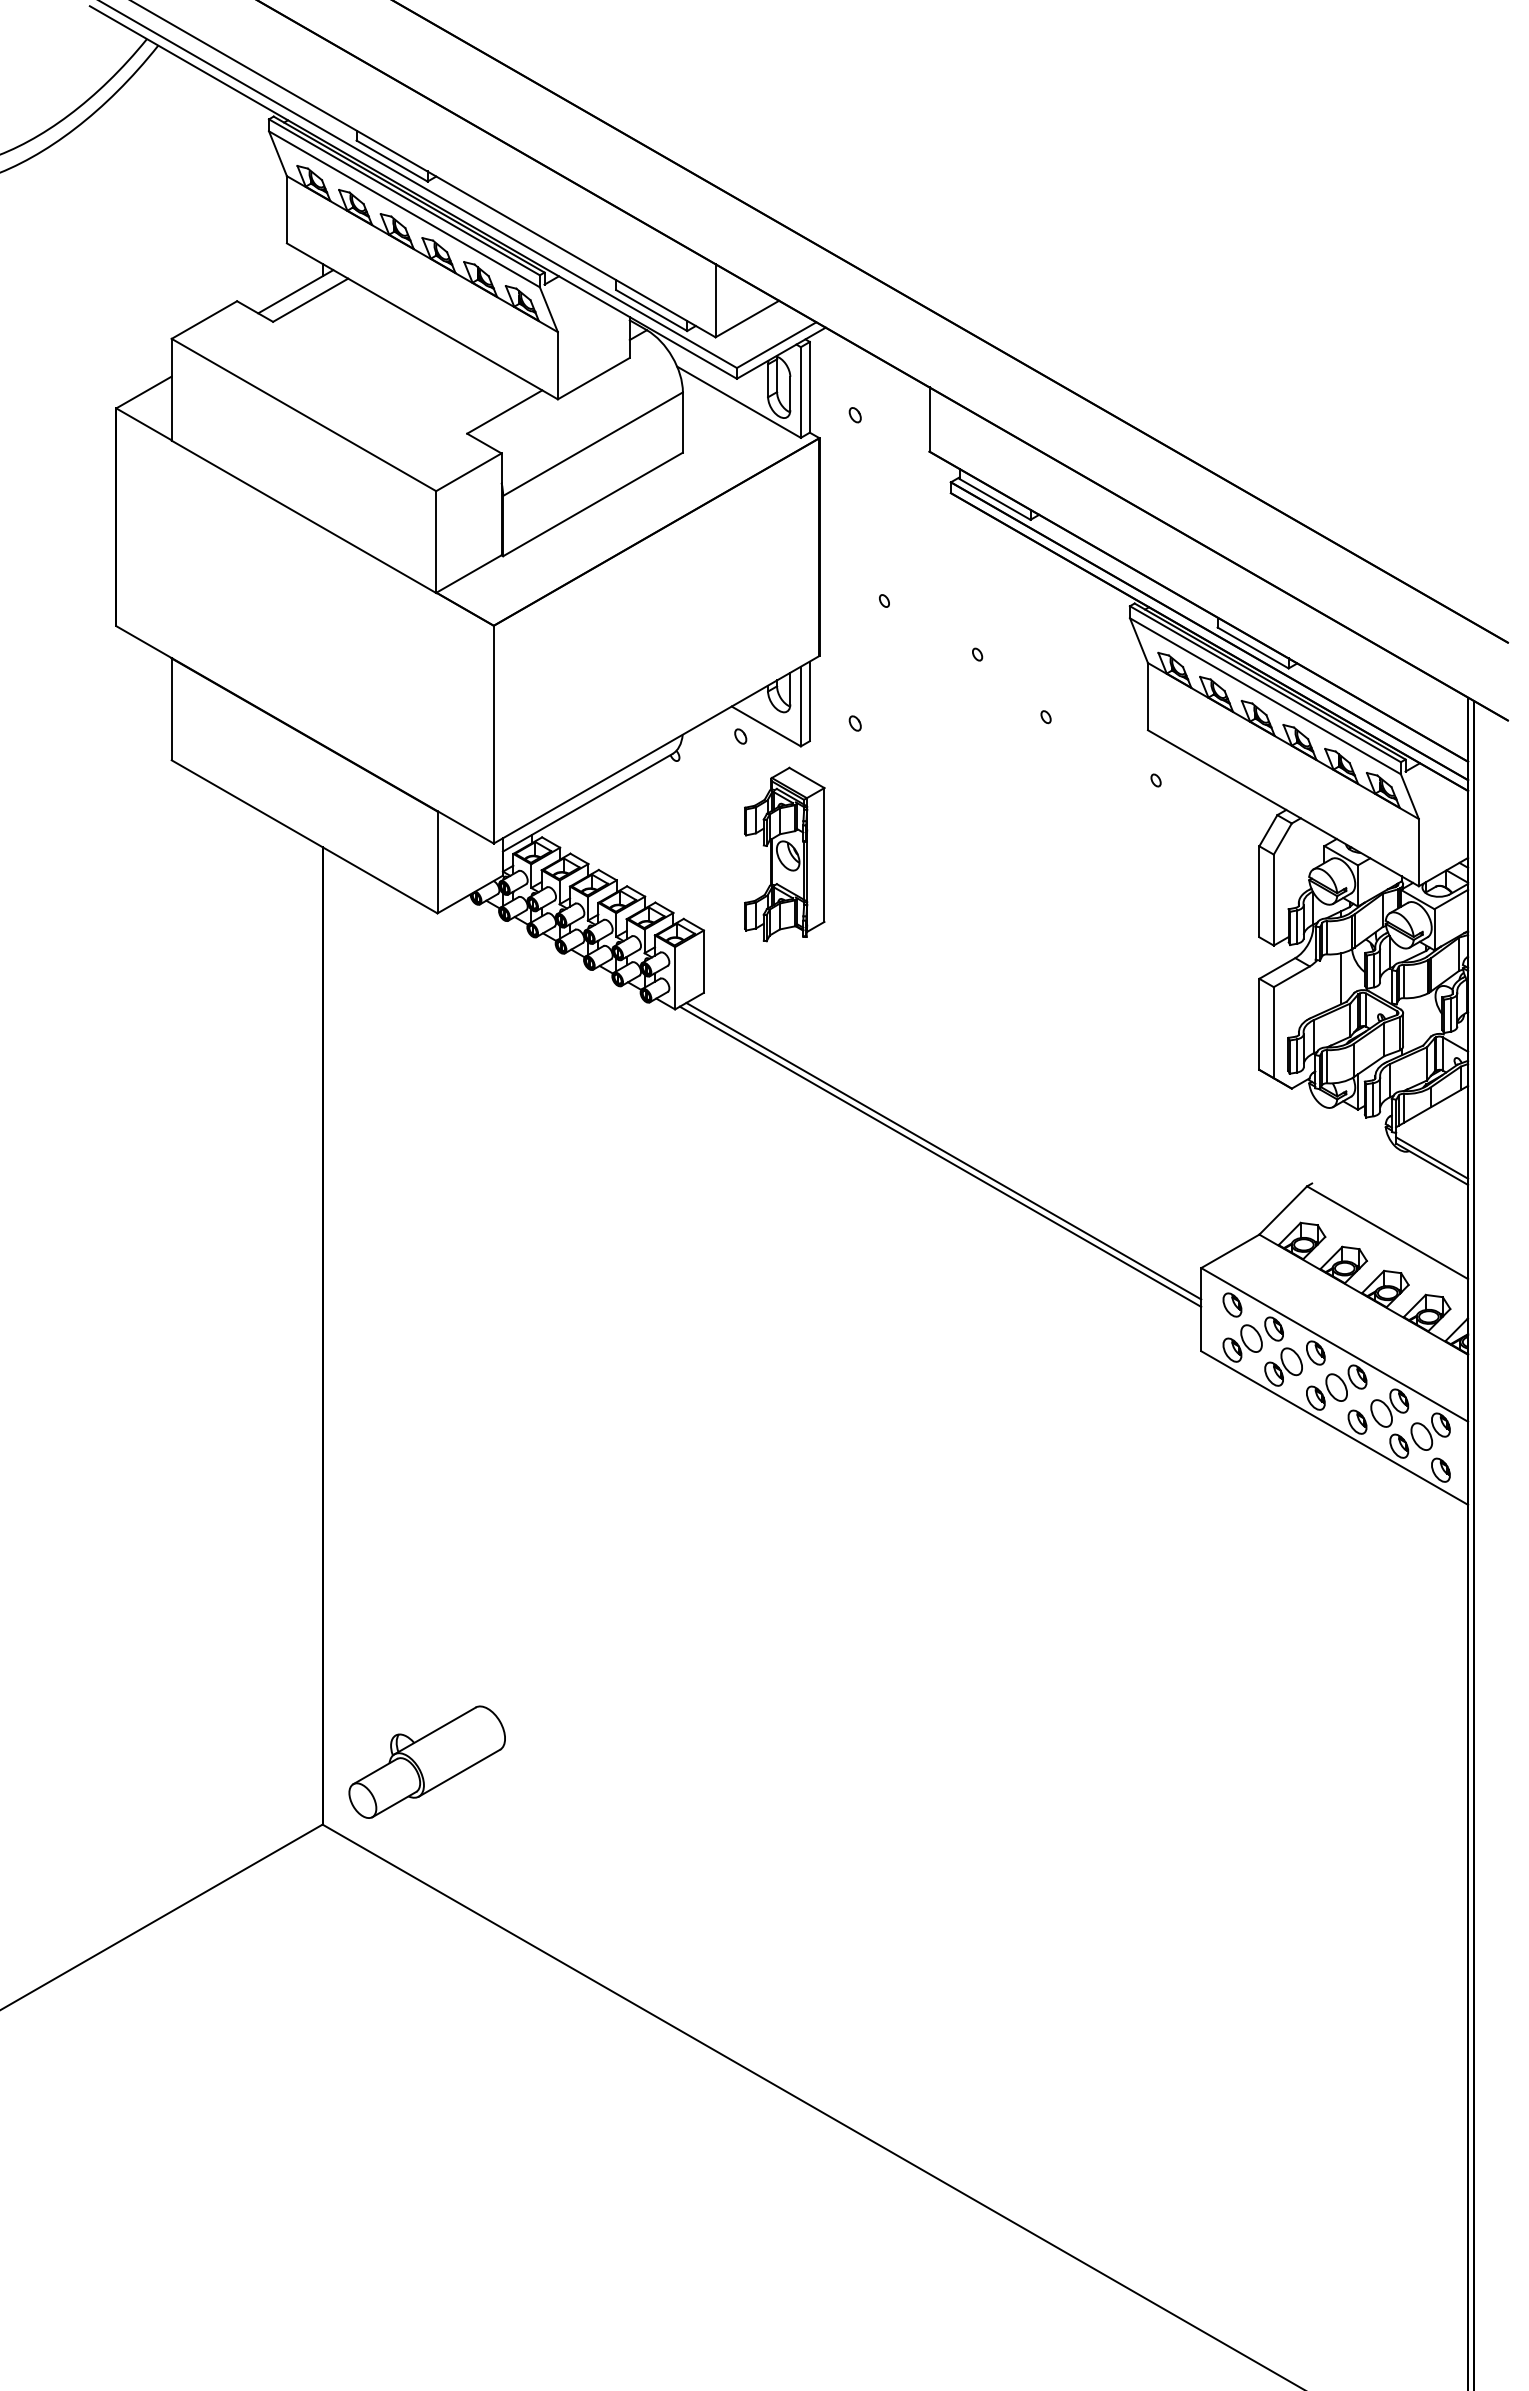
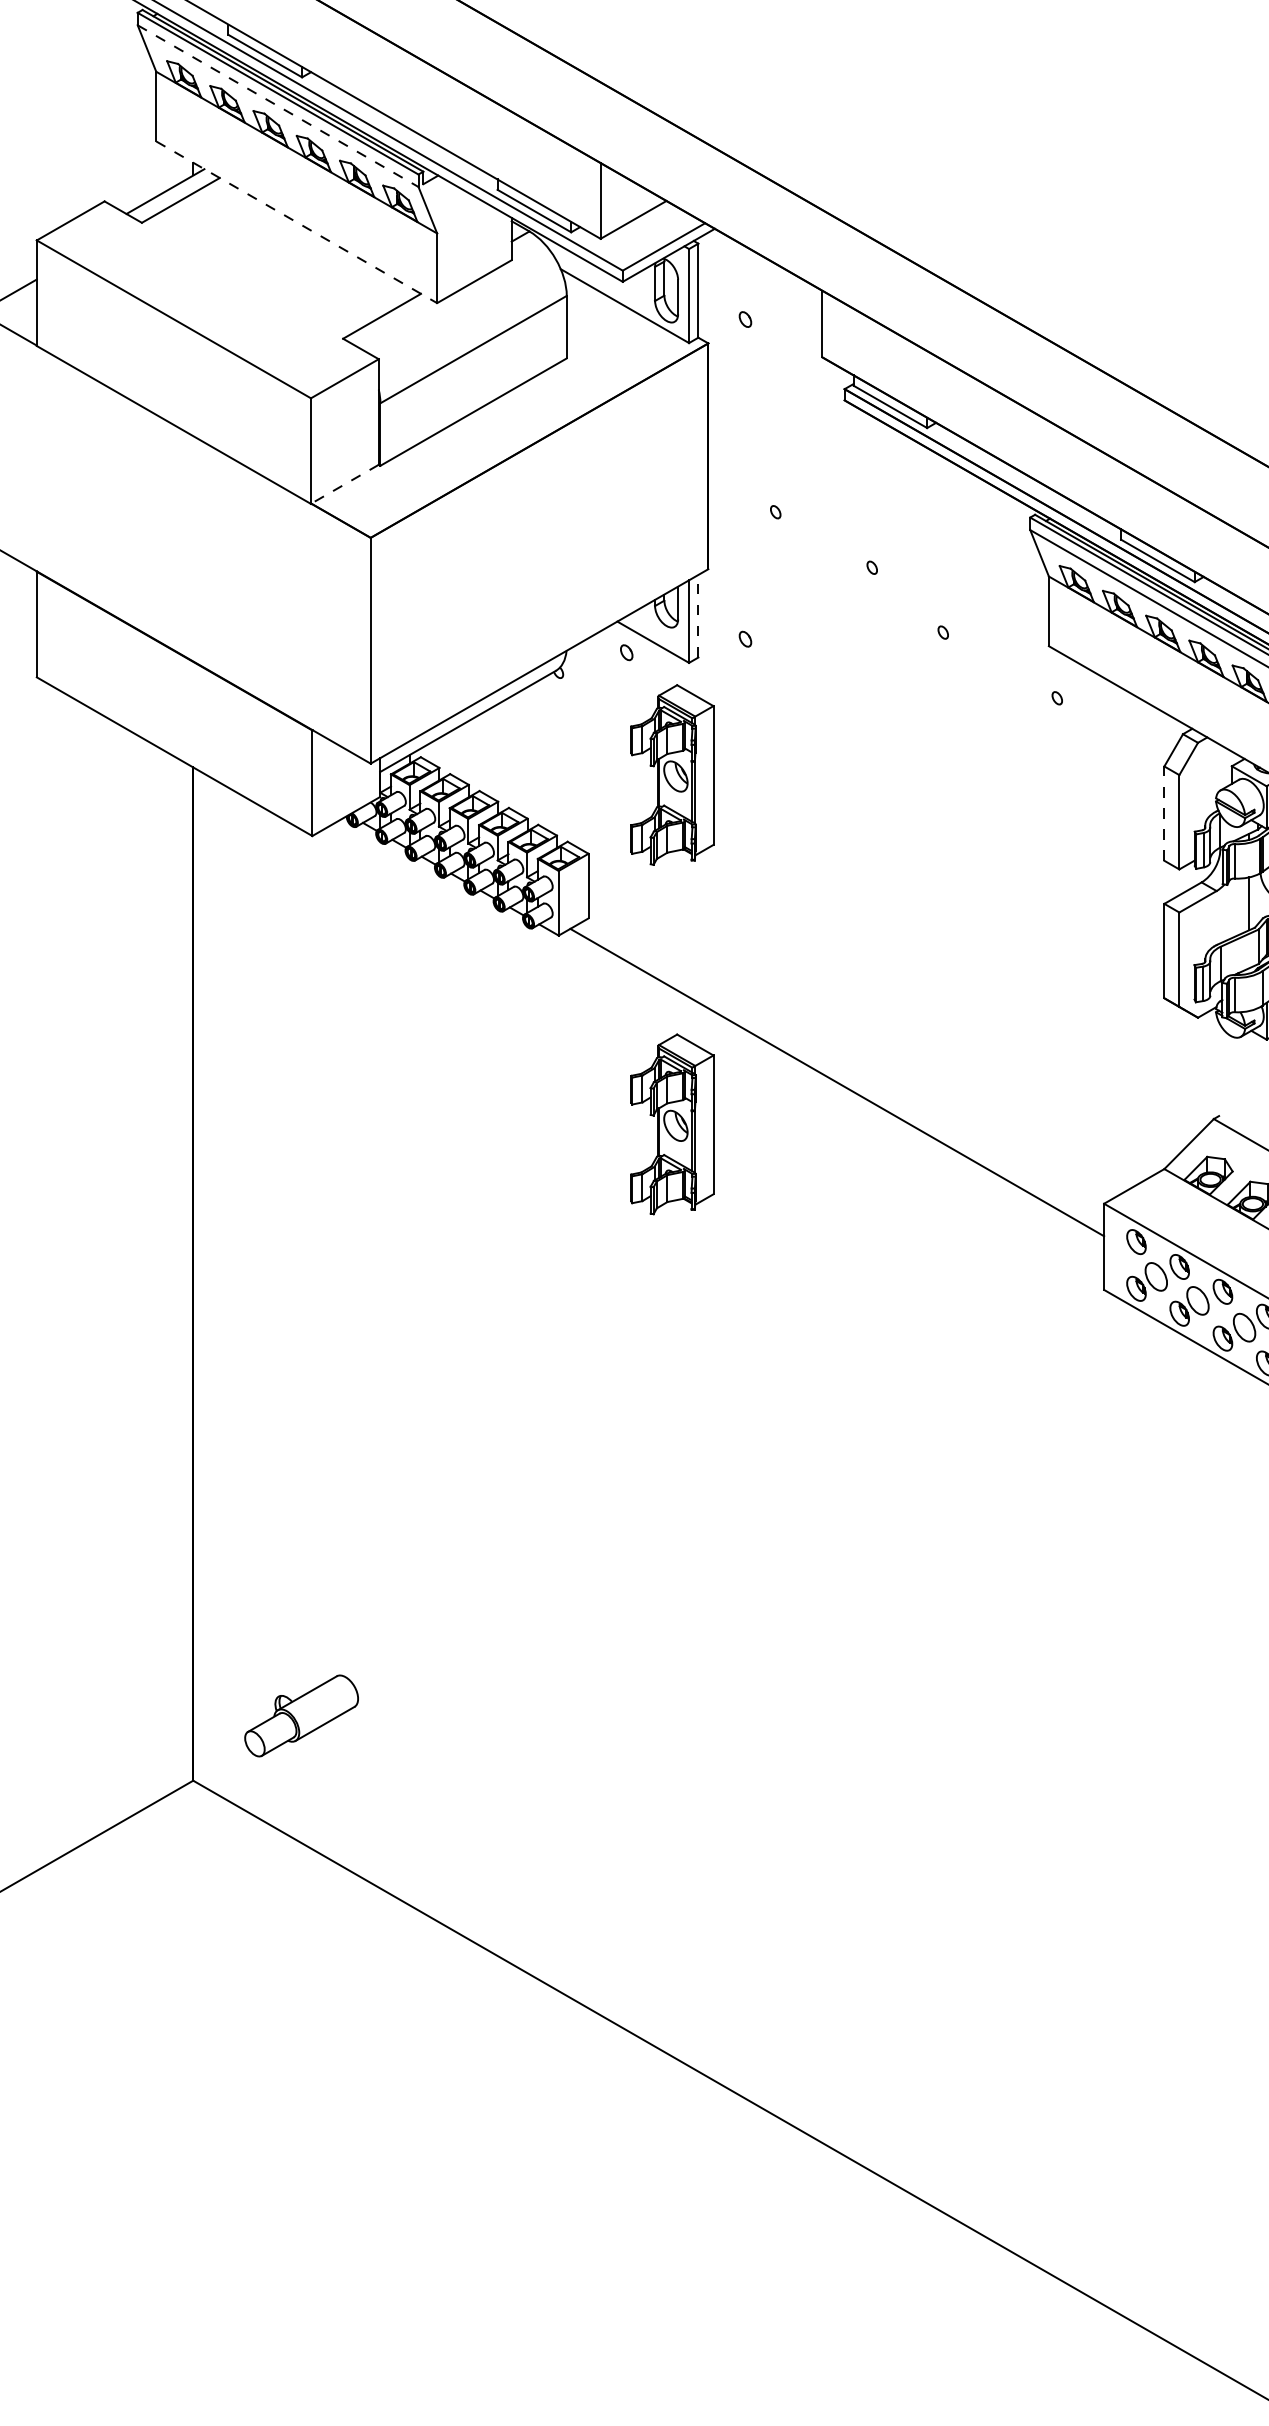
line: (404, 209) -> (278, 106), solid -> dashed
line: (422, 321) -> (296, 222), solid -> dashed
line: (469, 574) -> (345, 484), solid -> dashed
line: (809, 701) -> (698, 616), solid -> dashed
line: (1259, 891) -> (1164, 813), solid -> dashed
line: (940, 1156) -> (833, 1088), removed
part: (784, 1191) -> (672, 1124), added
part: (426, 1761) -> (300, 1715), size x0.7

